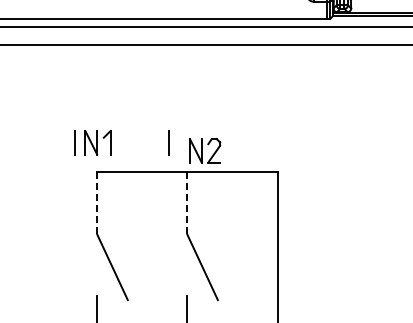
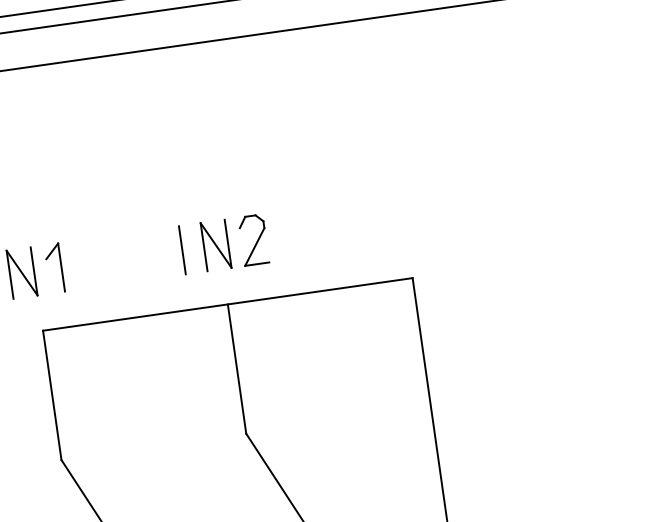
part: (205, 150) -> (235, 242), moved
line: (97, 203) -> (52, 395), dashed -> solid
line: (187, 203) -> (237, 369), dashed -> solid

